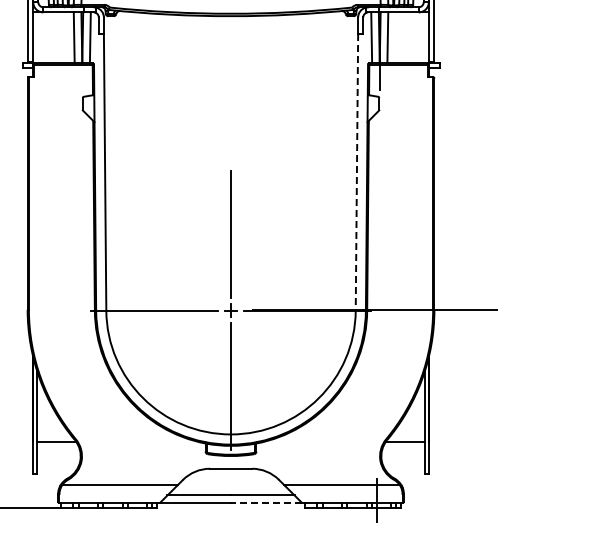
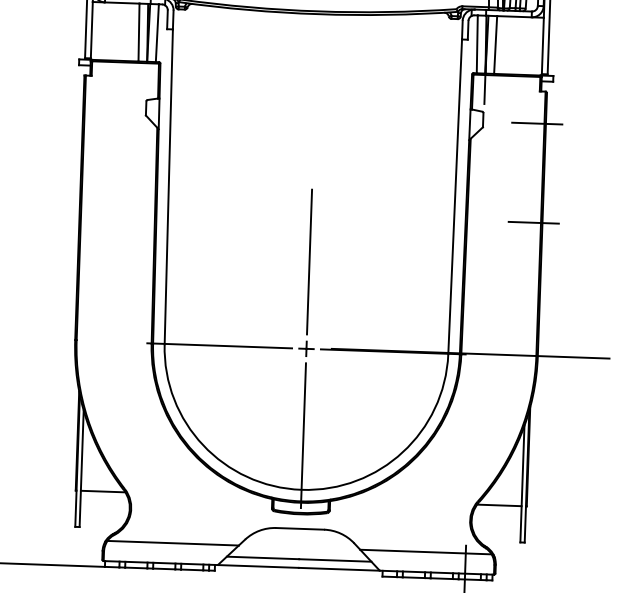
line: (426, 105) -> (536, 123), added
line: (356, 172) -> (454, 196), dashed -> solid
line: (426, 192) -> (533, 222), added
line: (266, 503) -> (339, 569), dashed -> solid

